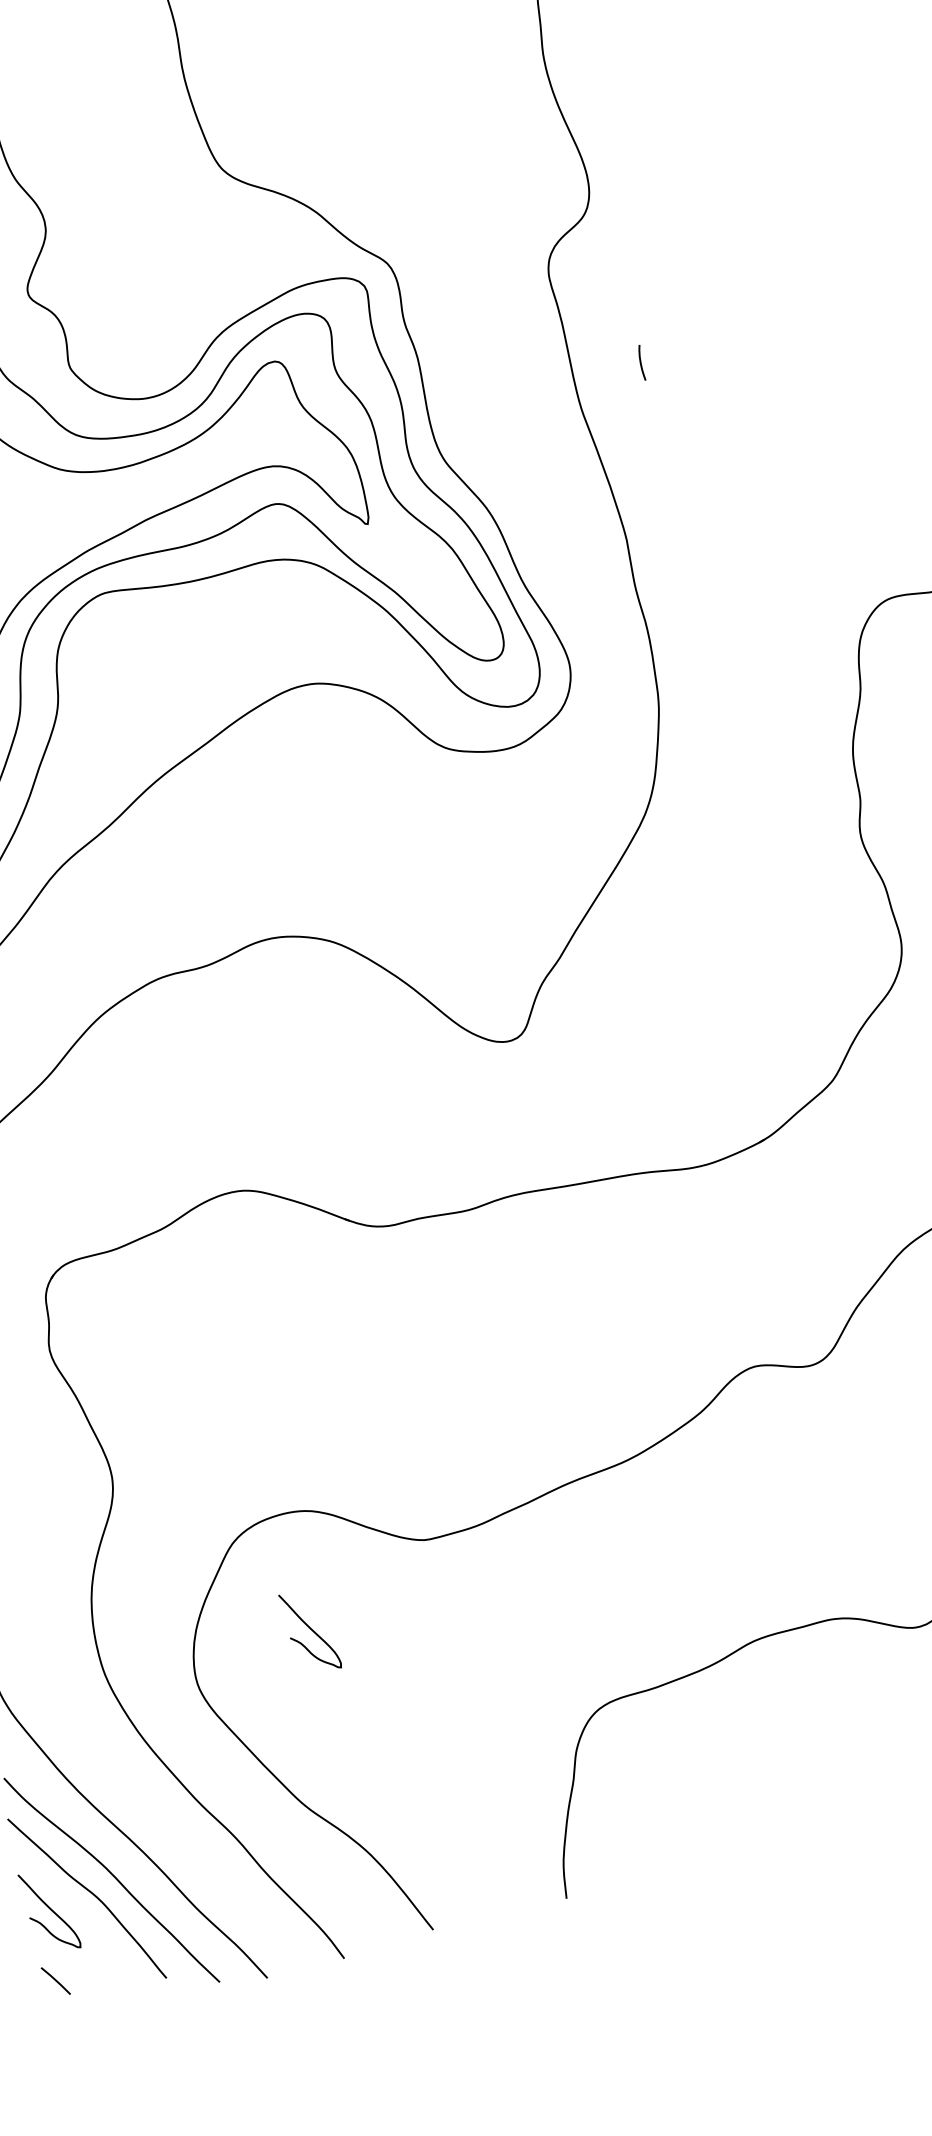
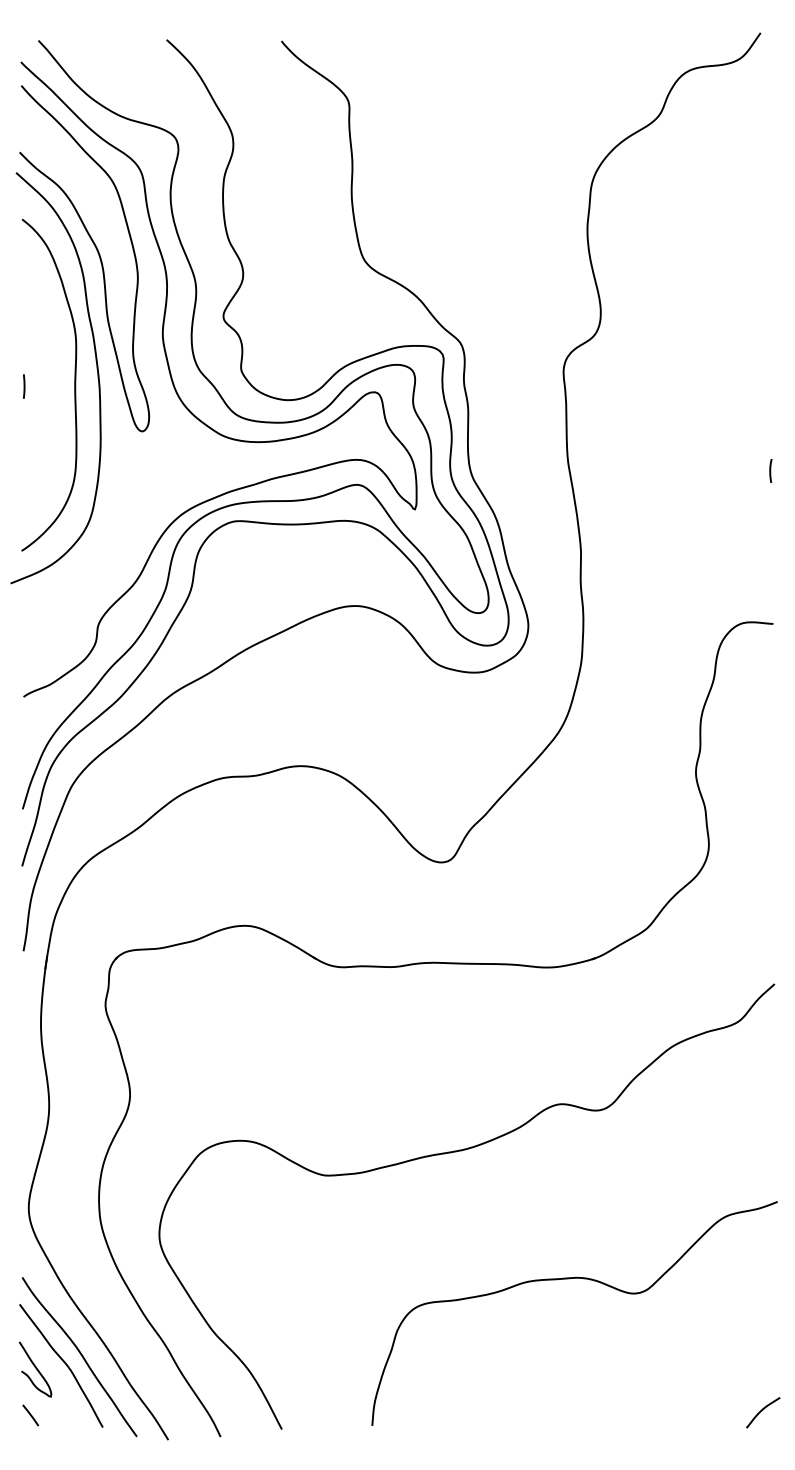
line: (640, 362) -> (770, 470), moved
curve: (310, 1629) -> (239, 1219), removed

